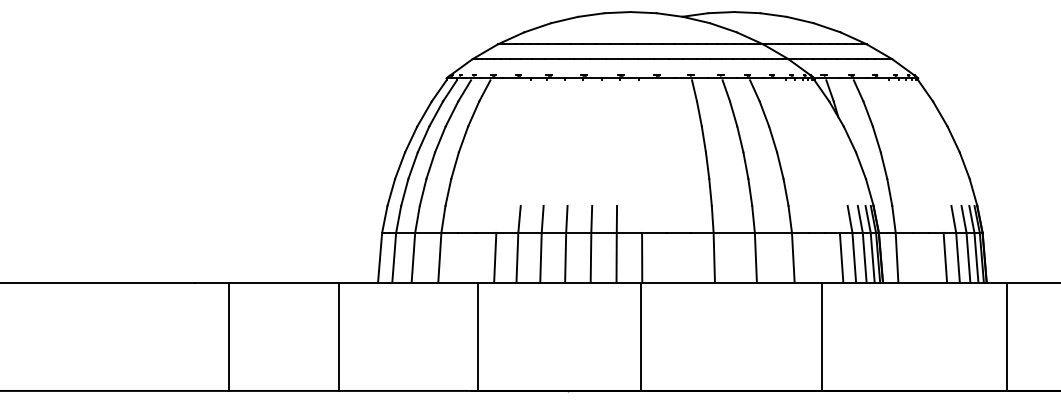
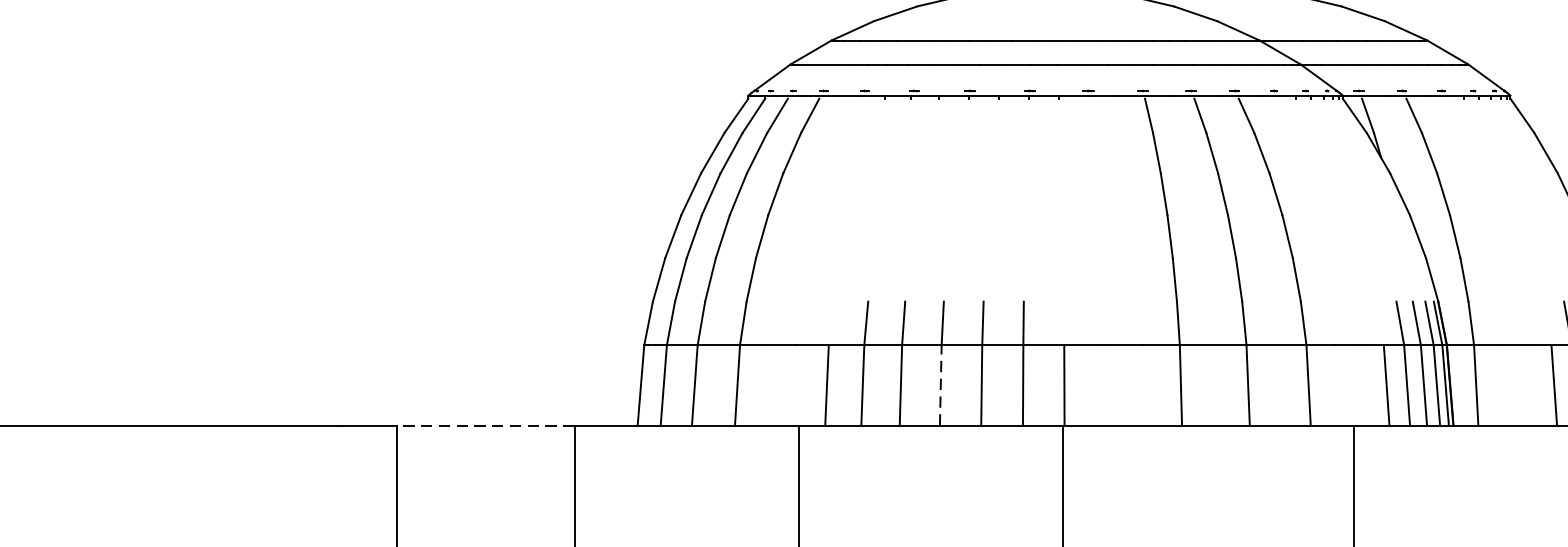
line: (565, 257) -> (940, 384), solid -> dashed
line: (284, 282) -> (486, 425), solid -> dashed

